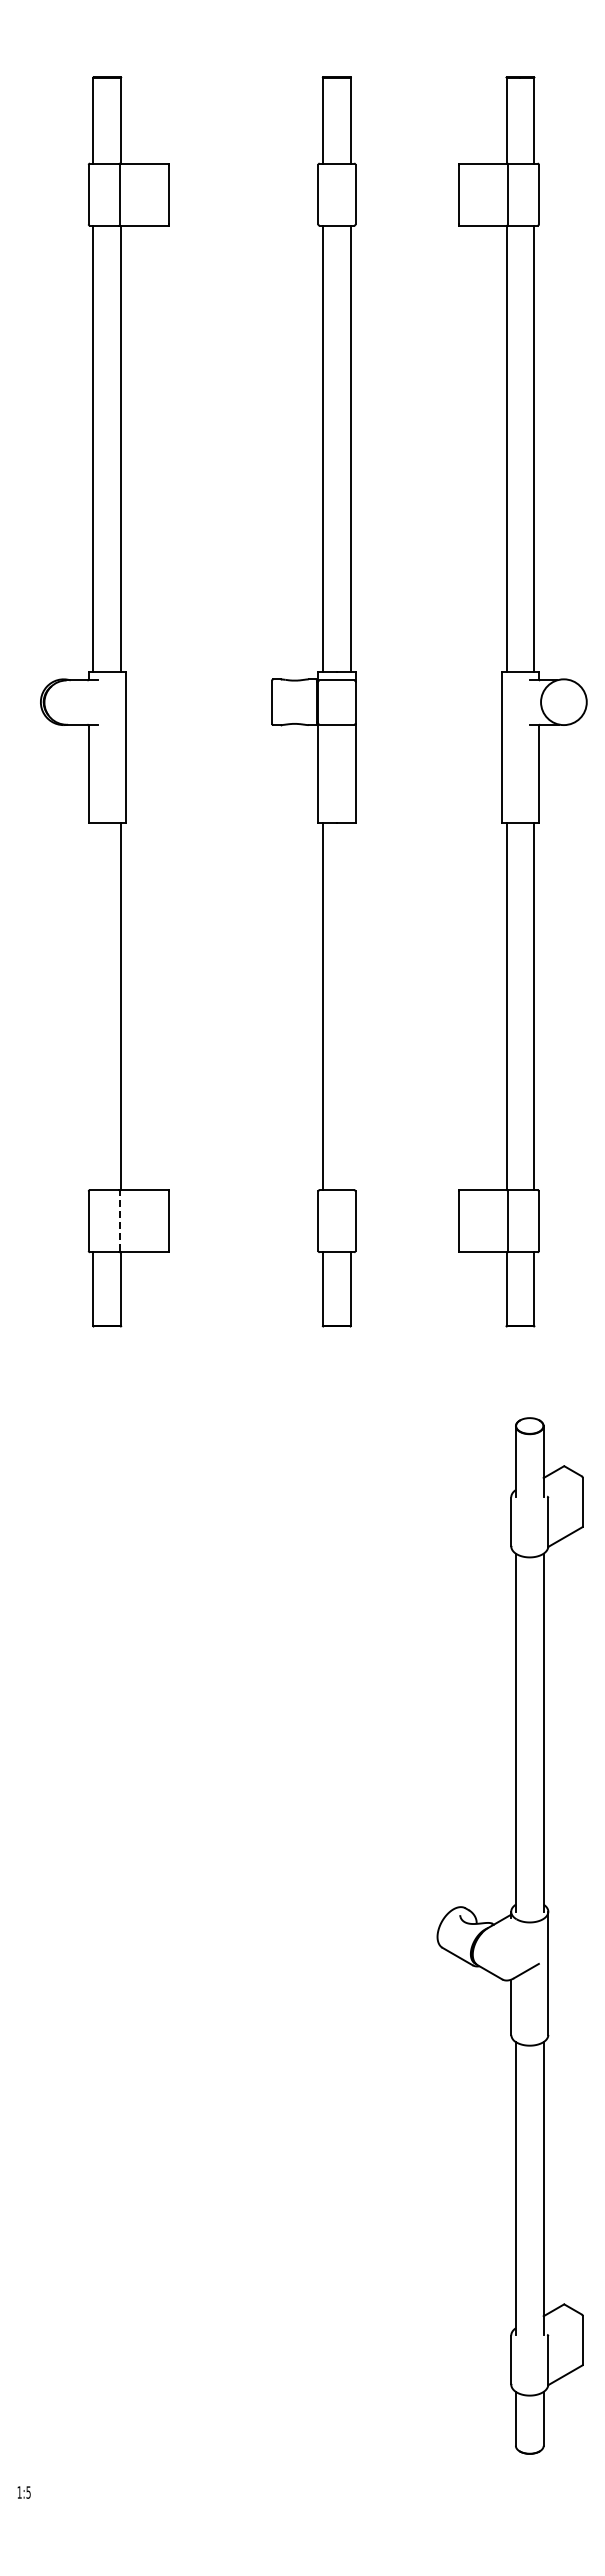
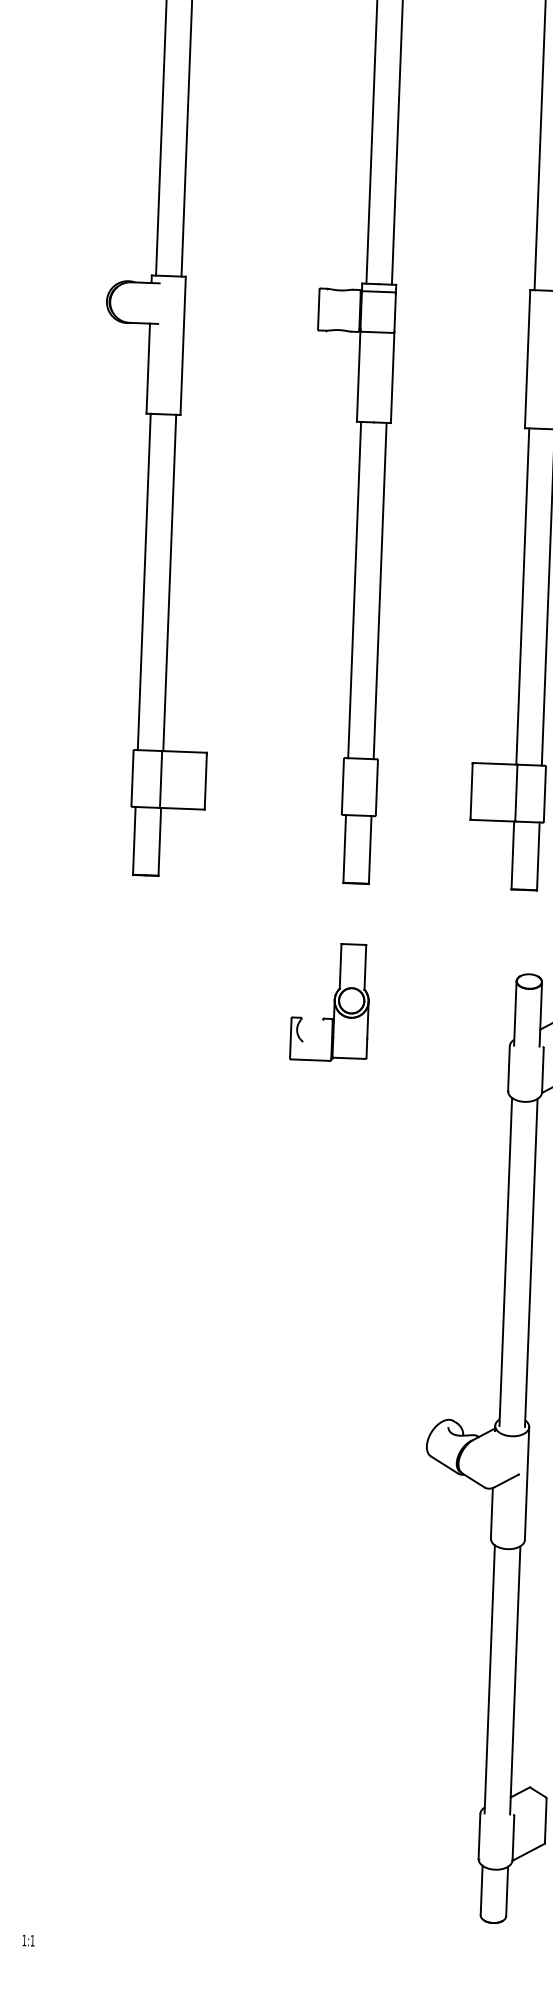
line: (93, 1006) -> (144, 581), added
line: (350, 1006) -> (379, 590), added
line: (119, 1221) -> (160, 779), dashed -> solid
part: (313, 1456) -> (330, 1001), added
text: (28, 2492) -> (32, 1940), 1:5 -> 1:1

